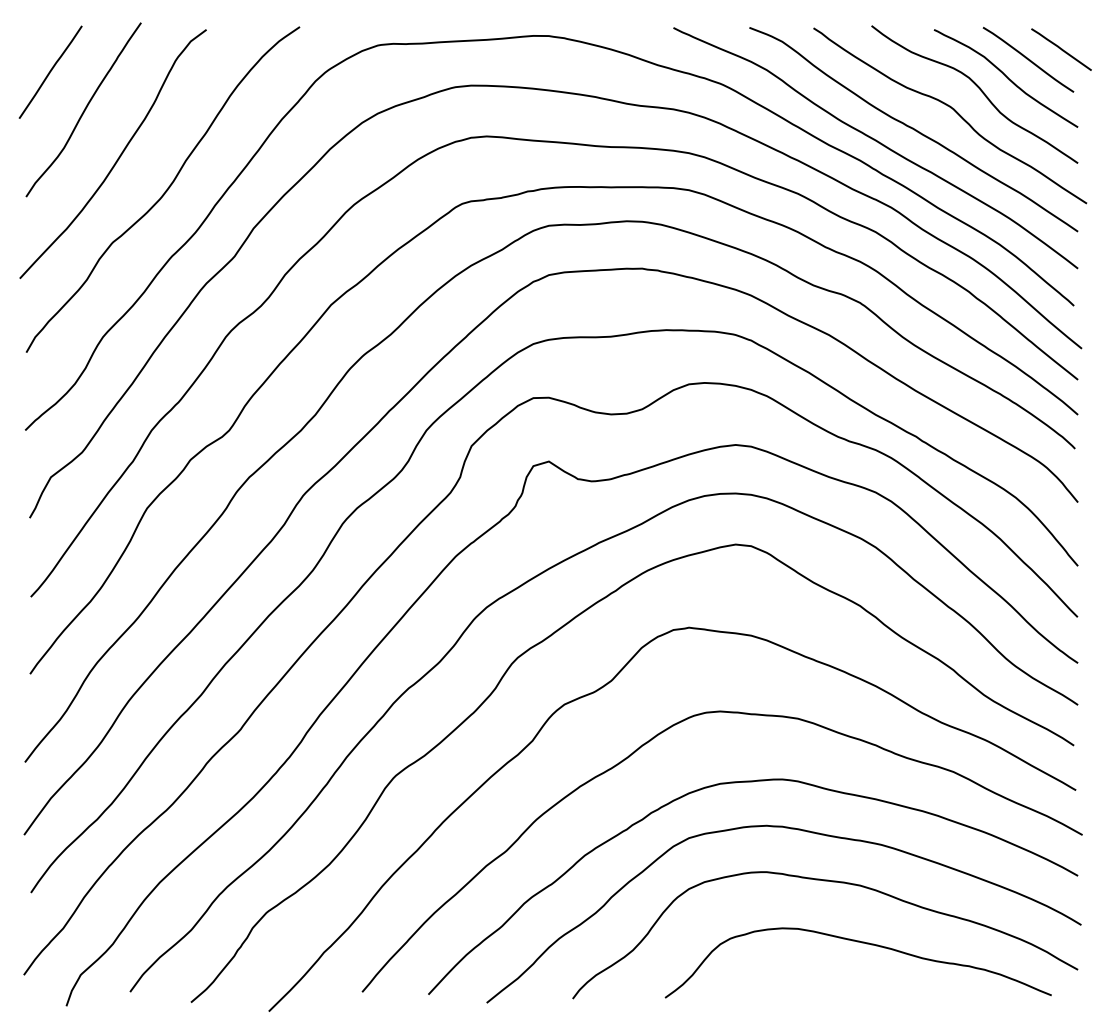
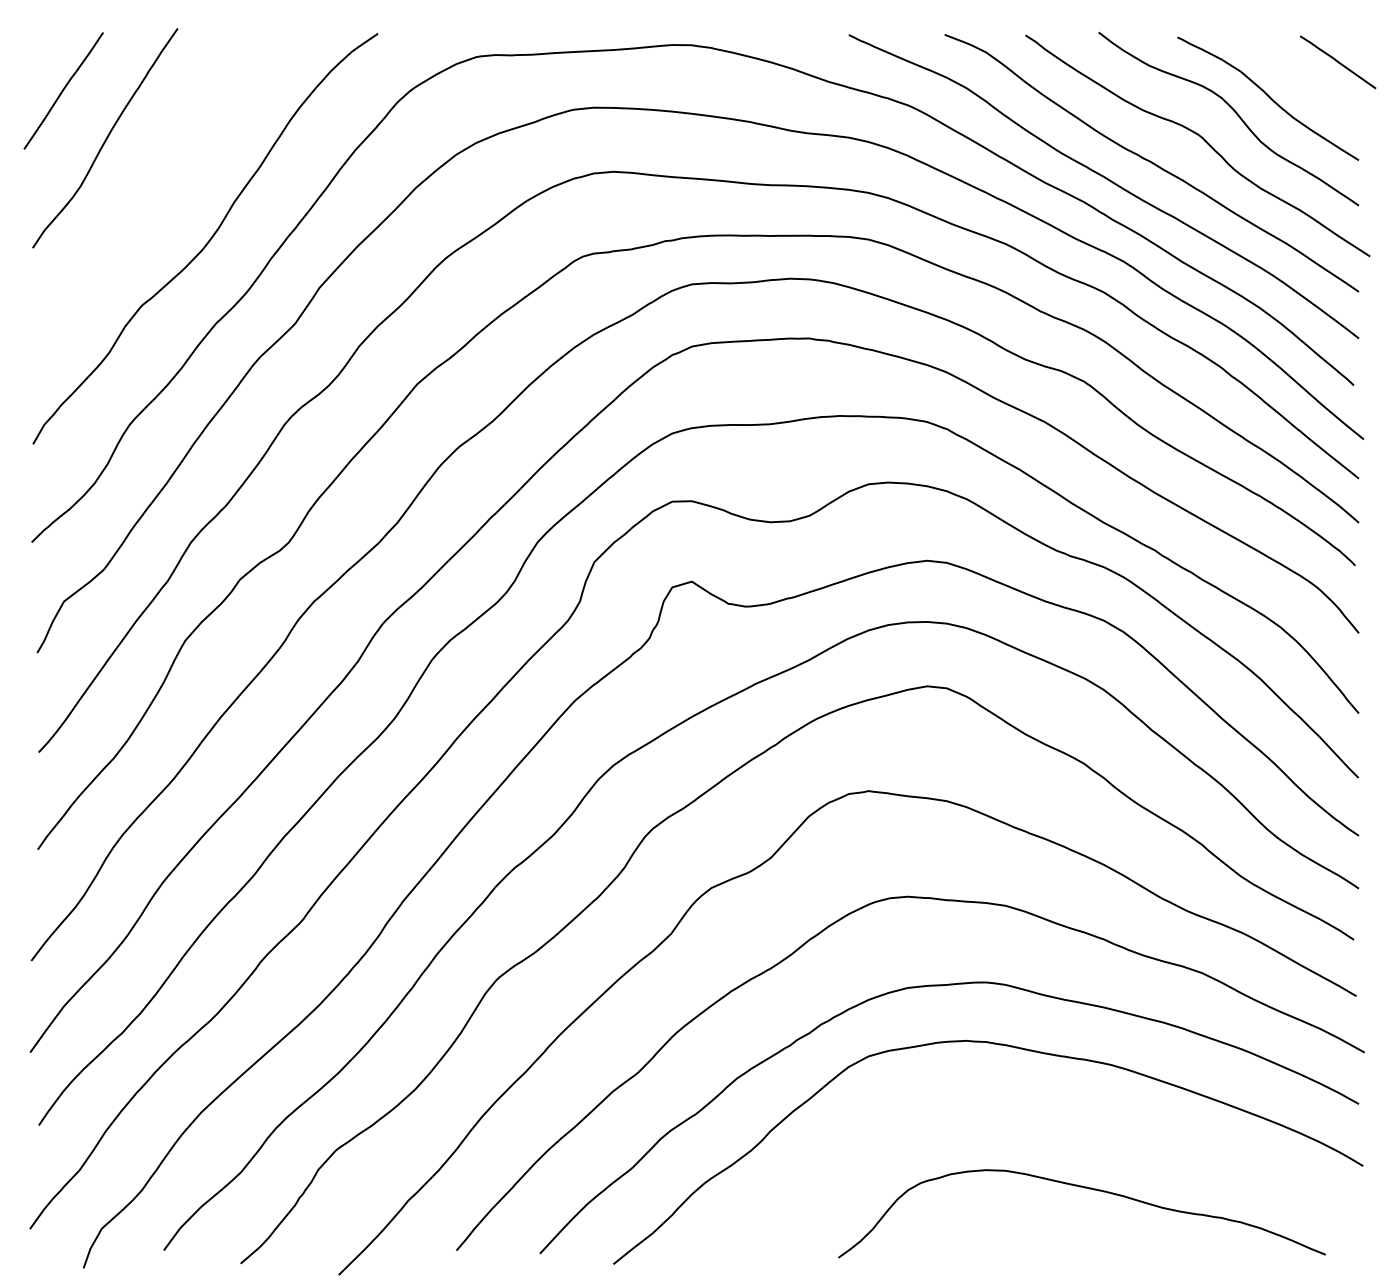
curve: (1028, 59) -> (1296, 74), removed
curve: (118, 156) -> (149, 197), removed
curve: (828, 881) -> (1044, 1111), removed

